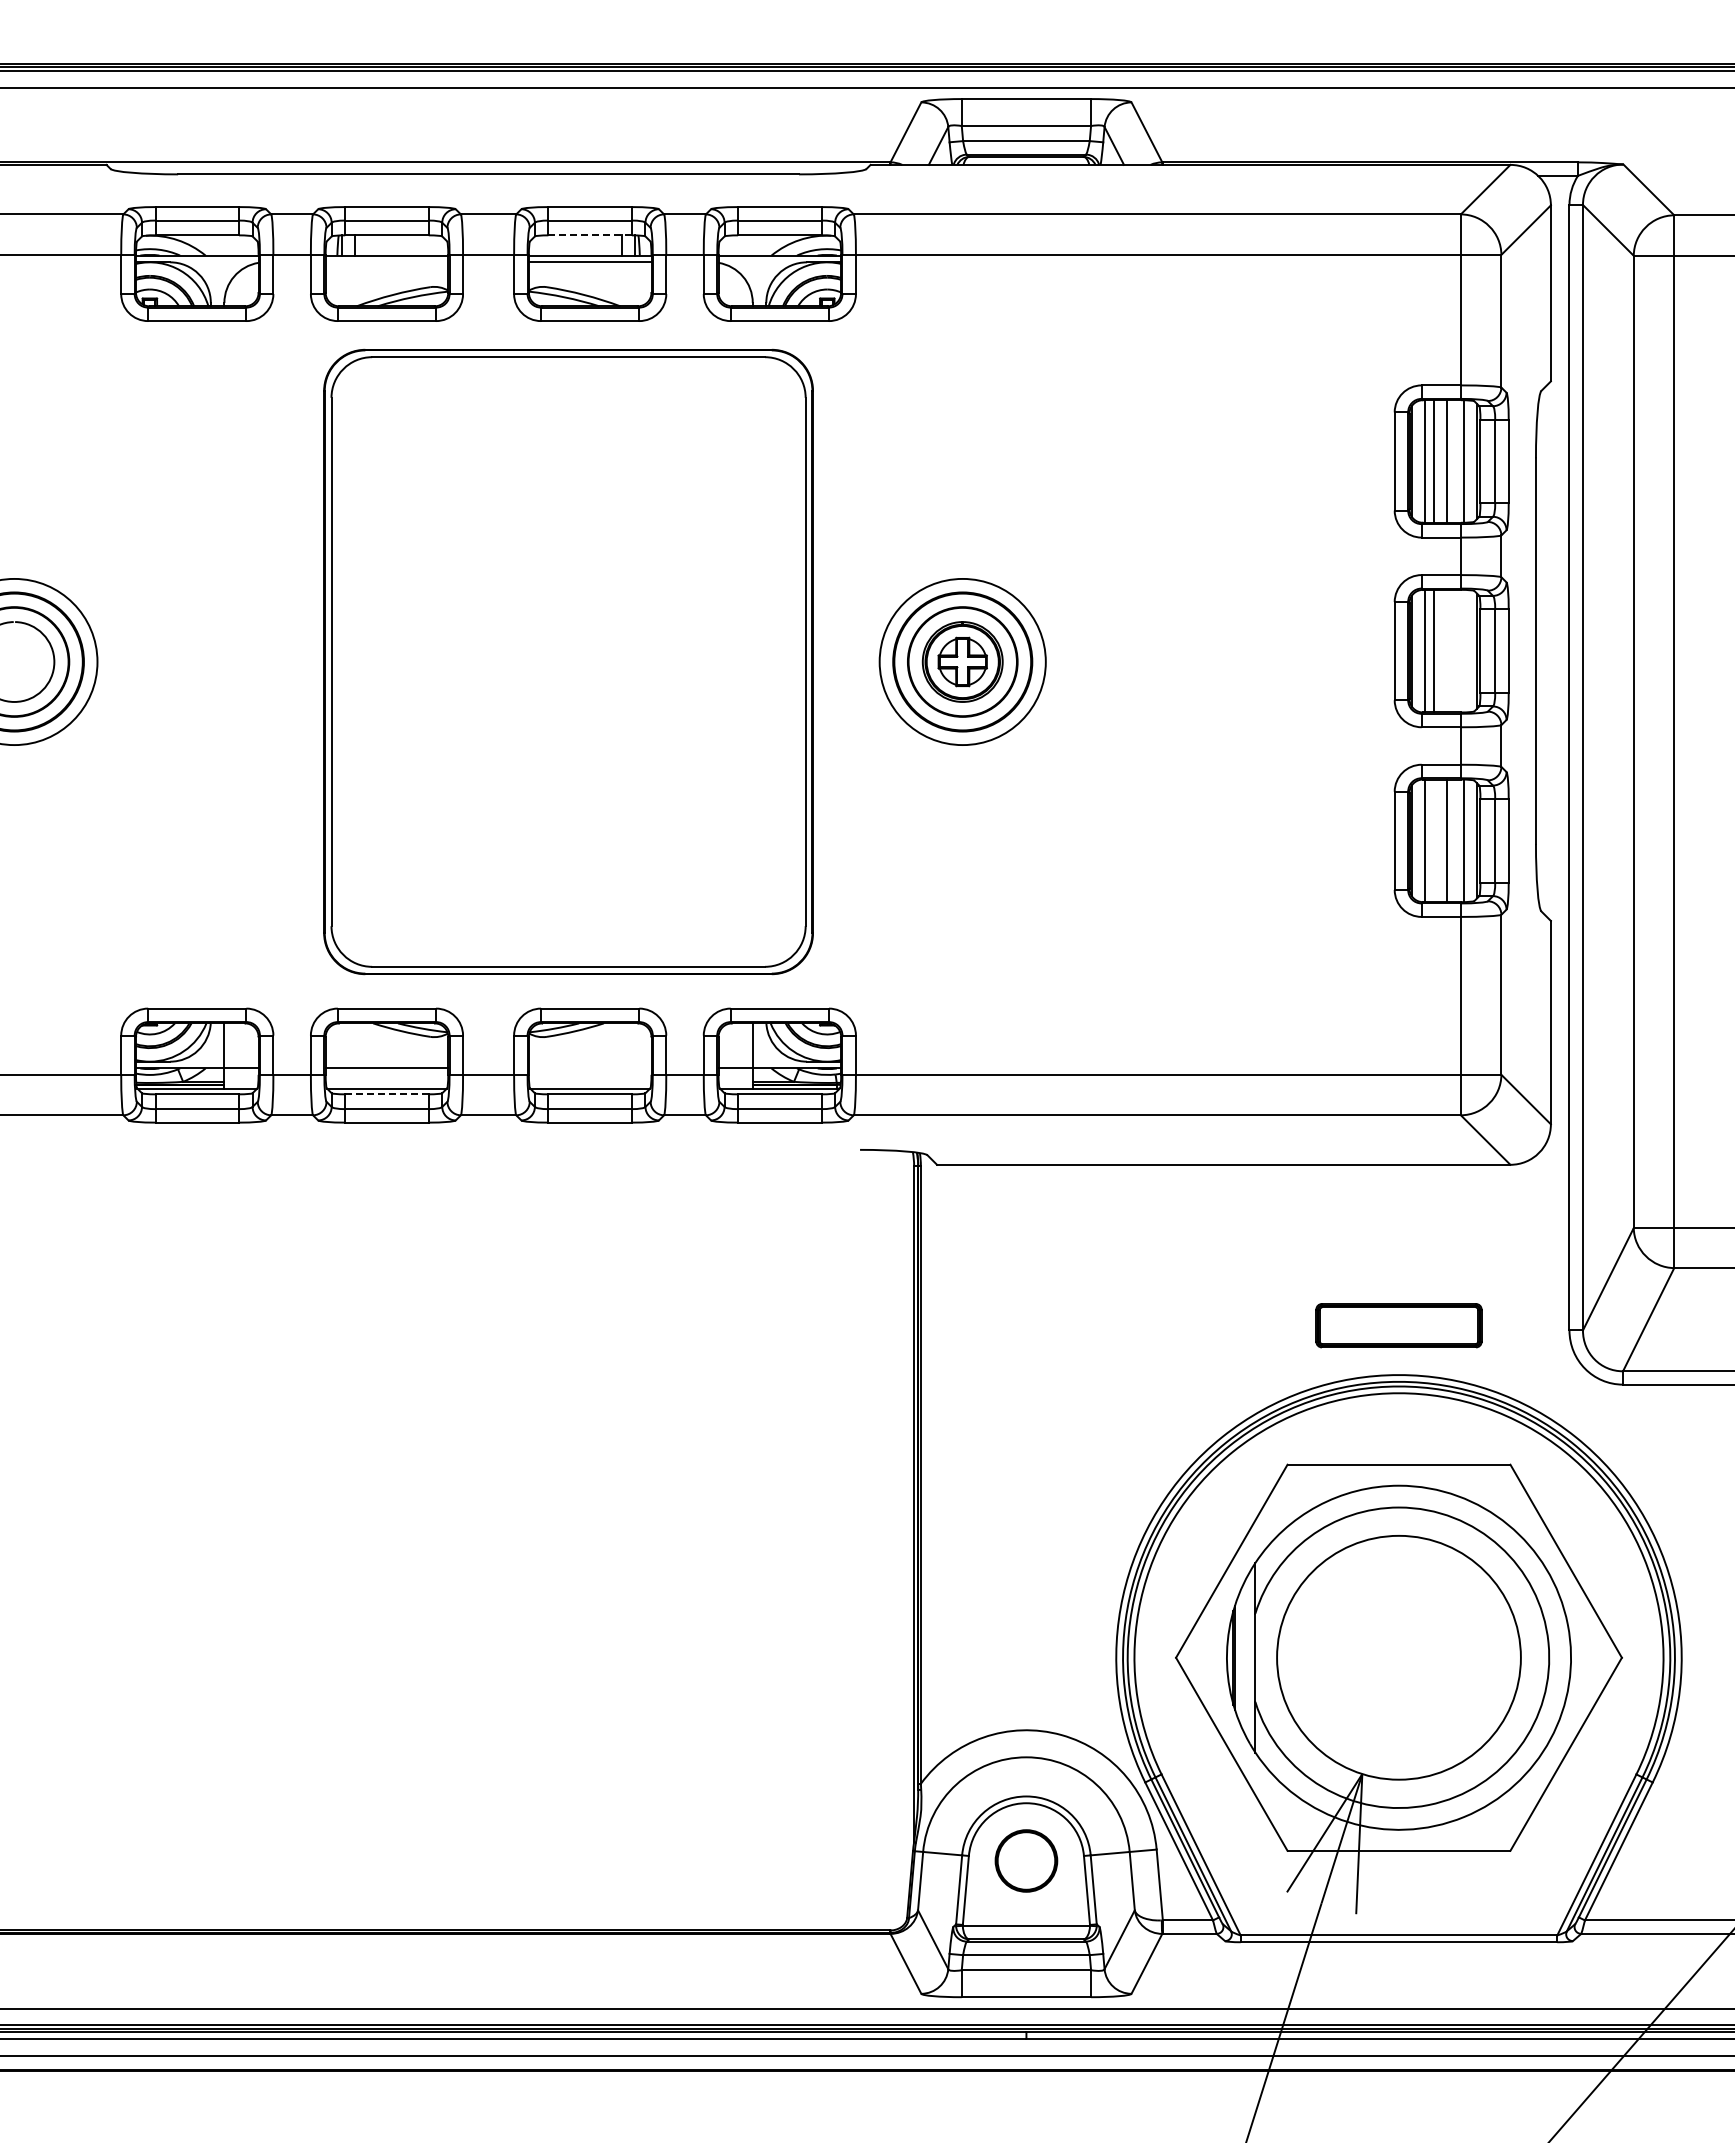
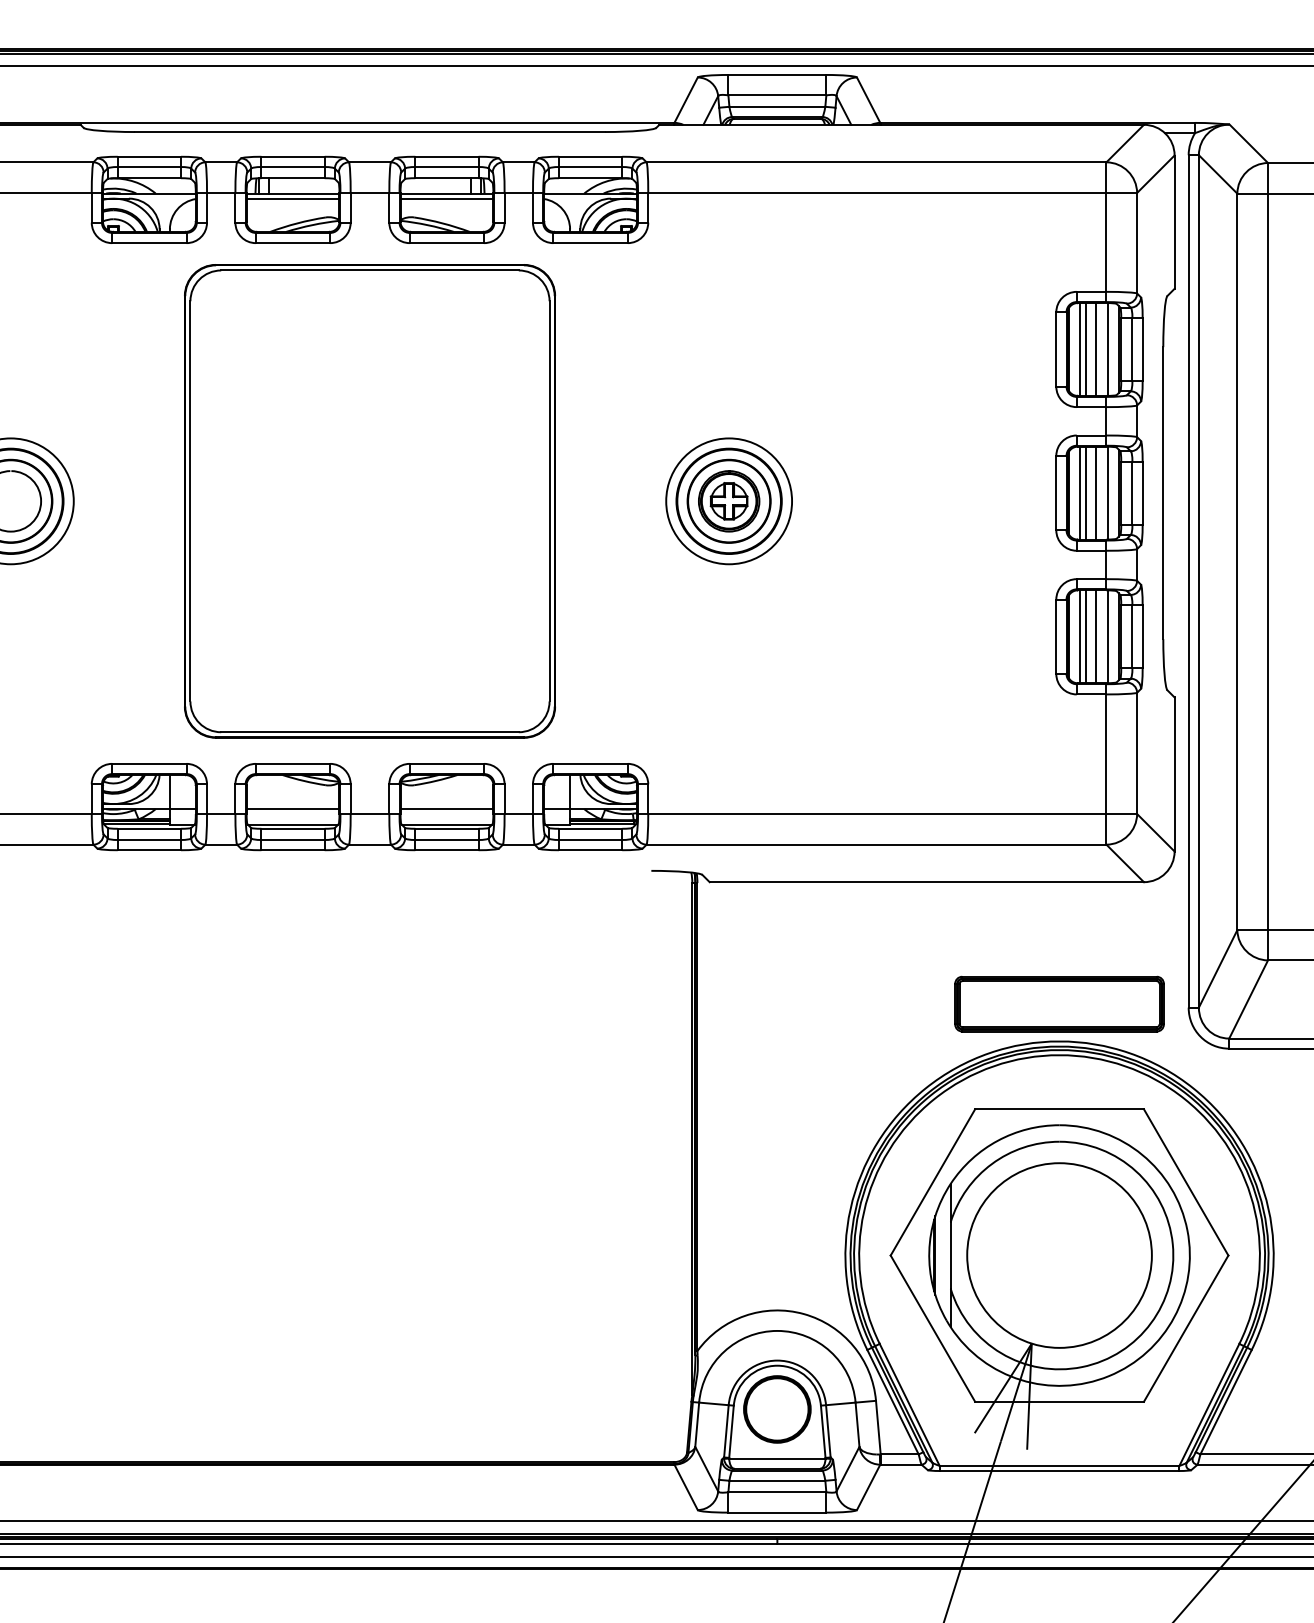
line: (590, 235) -> (447, 178), dashed -> solid
line: (386, 262) -> (292, 198), added
line: (1447, 650) -> (1096, 492), added
line: (1463, 650) -> (1108, 492), added
part: (568, 661) -> (369, 500), moved
line: (1433, 840) -> (1085, 636), added
line: (589, 1068) -> (446, 809), added
line: (386, 1094) -> (292, 828), dashed -> solid
part: (1398, 1325) -> (1059, 1003), size x1.67
part: (1026, 1860) -> (777, 1409), size x1.43

